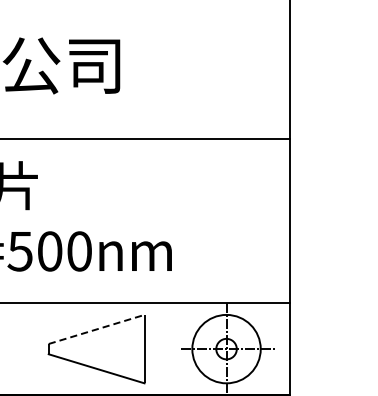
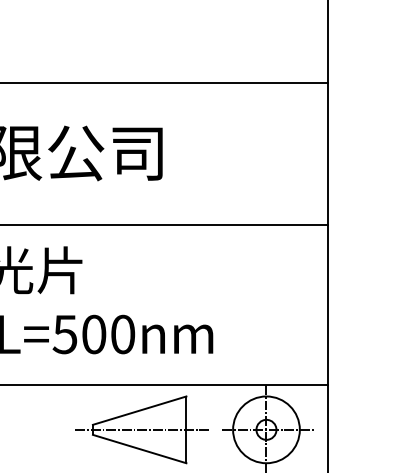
line: (96, 329) -> (139, 410), dashed -> solid
line: (98, 348) -> (141, 429), added

